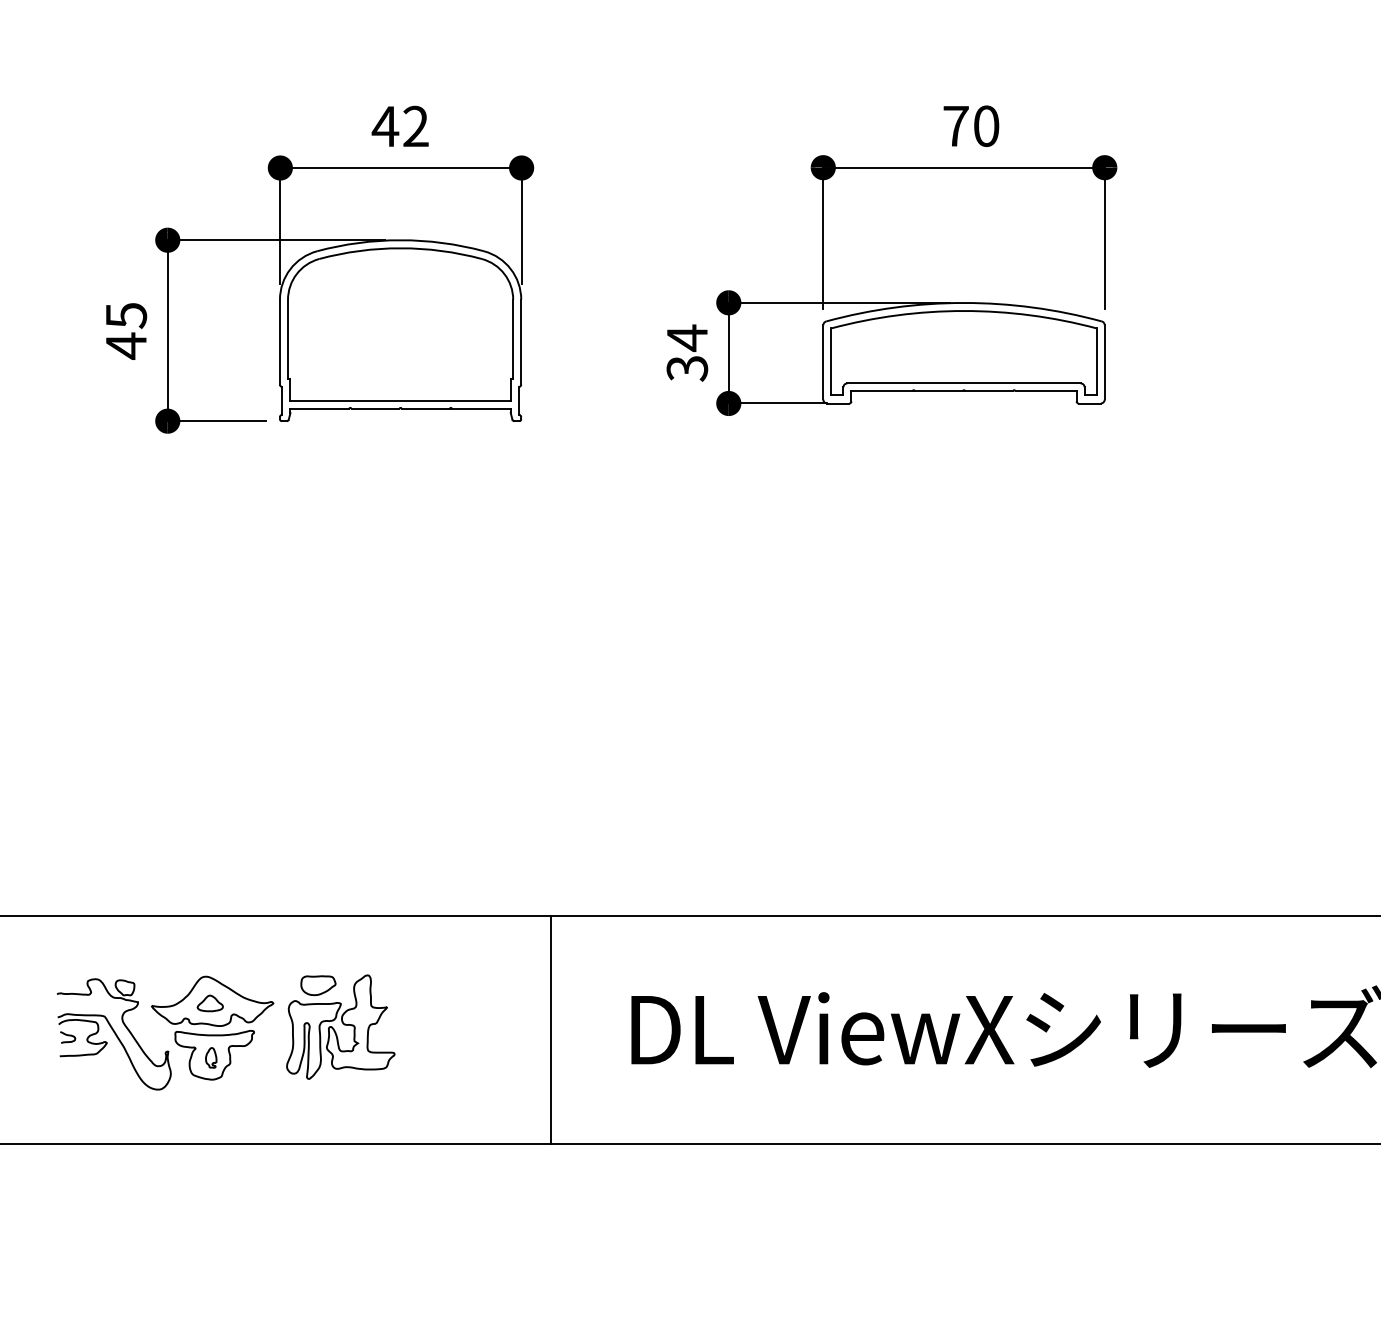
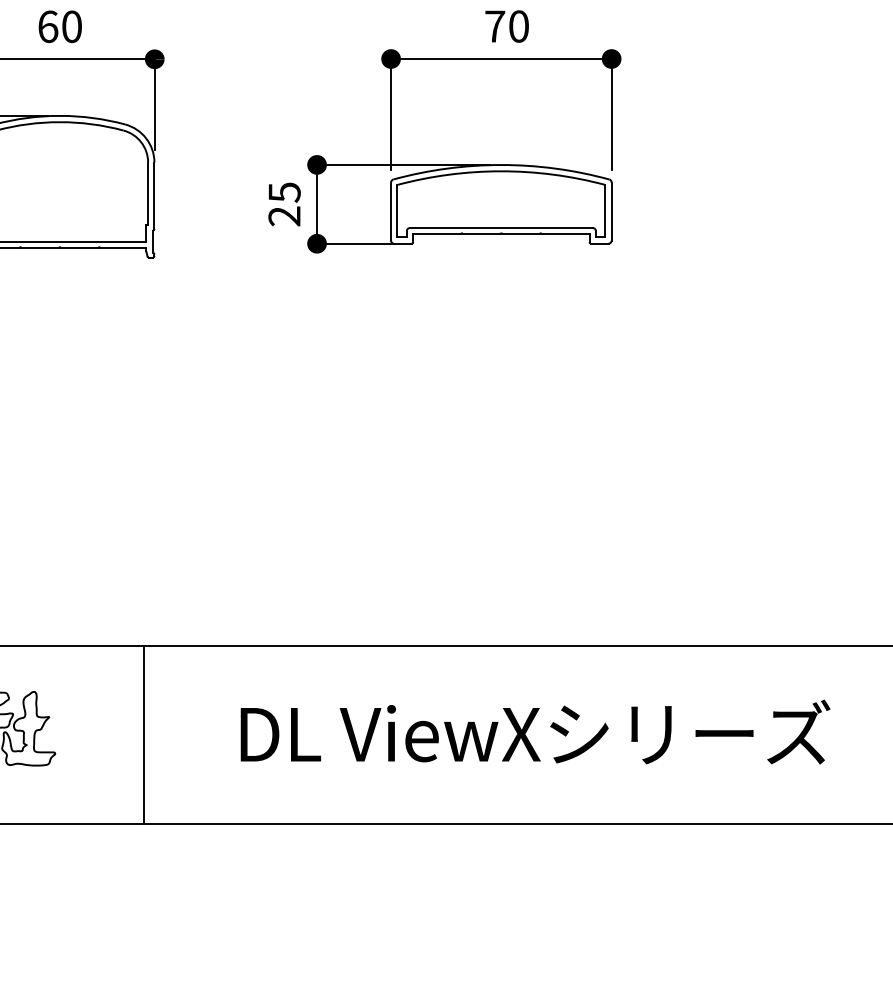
text: (399, 126) -> (59, 26), 42 -> 60
text: (687, 352) -> (284, 203), 34 -> 25
line: (551, 1029) -> (144, 734), moved

